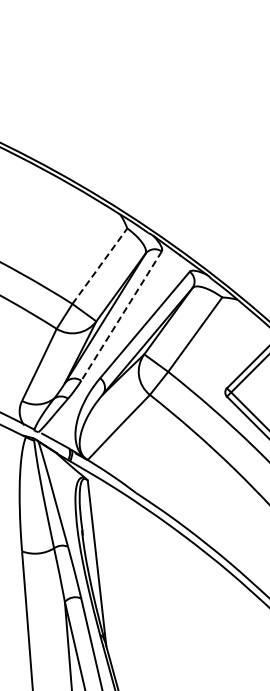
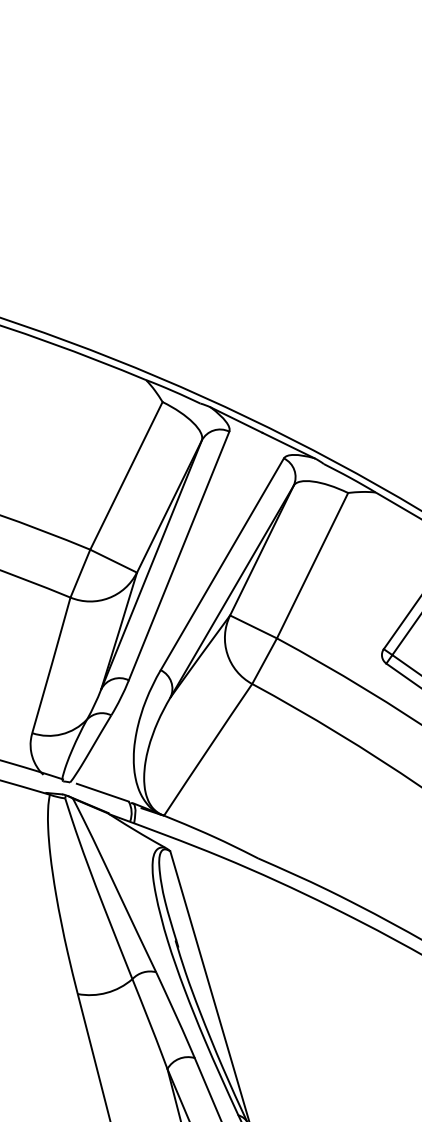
line: (99, 266) -> (125, 476), dashed -> solid
line: (121, 316) -> (179, 556), dashed -> solid

